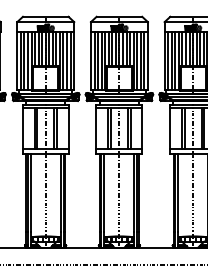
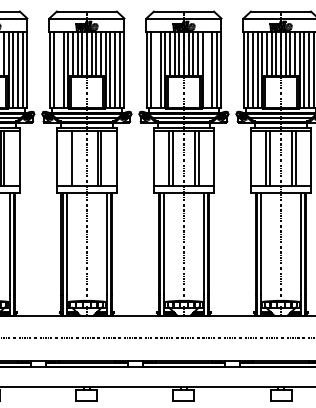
line: (24, 60) -> (58, 69), removed
line: (97, 60) -> (155, 69), removed
line: (137, 60) -> (207, 69), removed
line: (37, 128) -> (75, 158), removed

